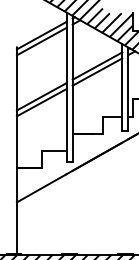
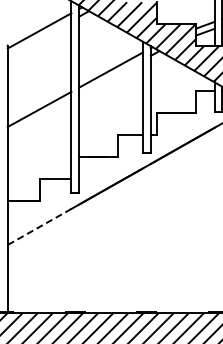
line: (41, 41) -> (39, 38), removed
line: (96, 71) -> (110, 77), removed
line: (41, 102) -> (39, 116), removed
line: (41, 187) -> (39, 226), solid -> dashed

